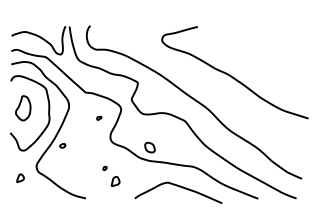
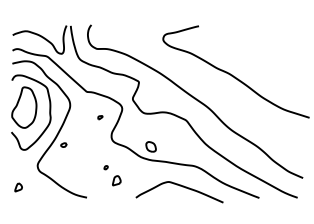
part: (23, 108) -> (24, 107), size x1.67
part: (20, 178) -> (18, 187), moved

